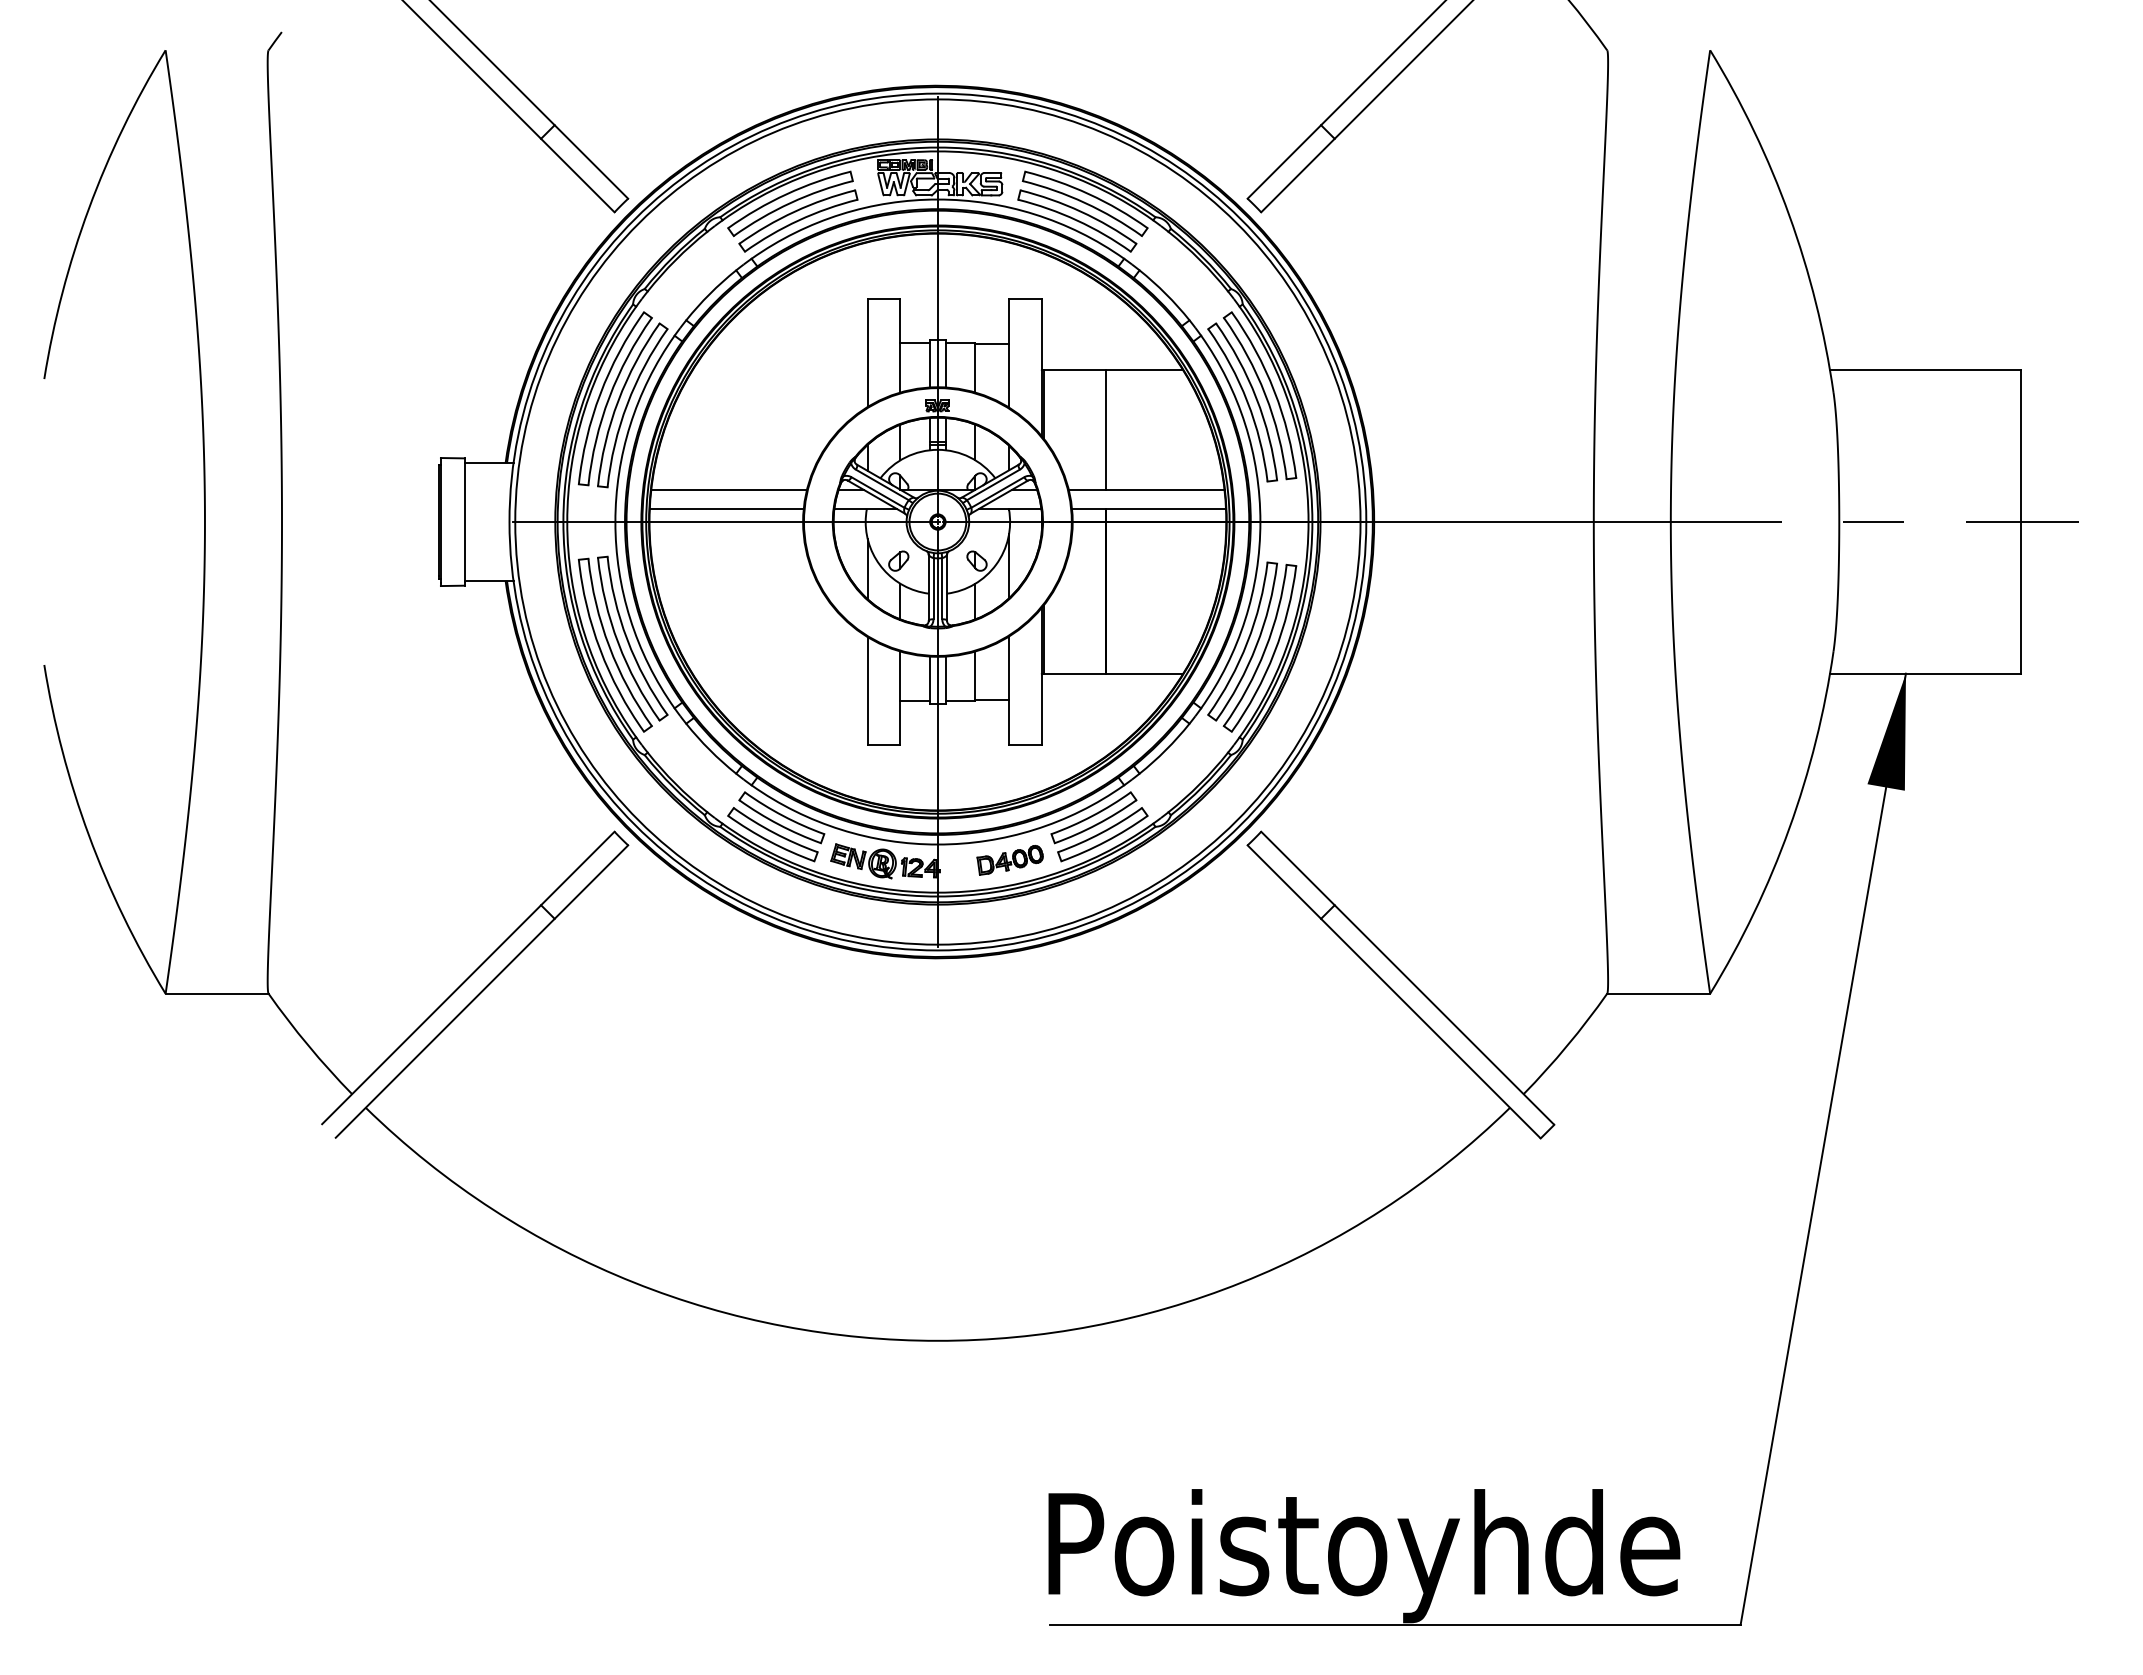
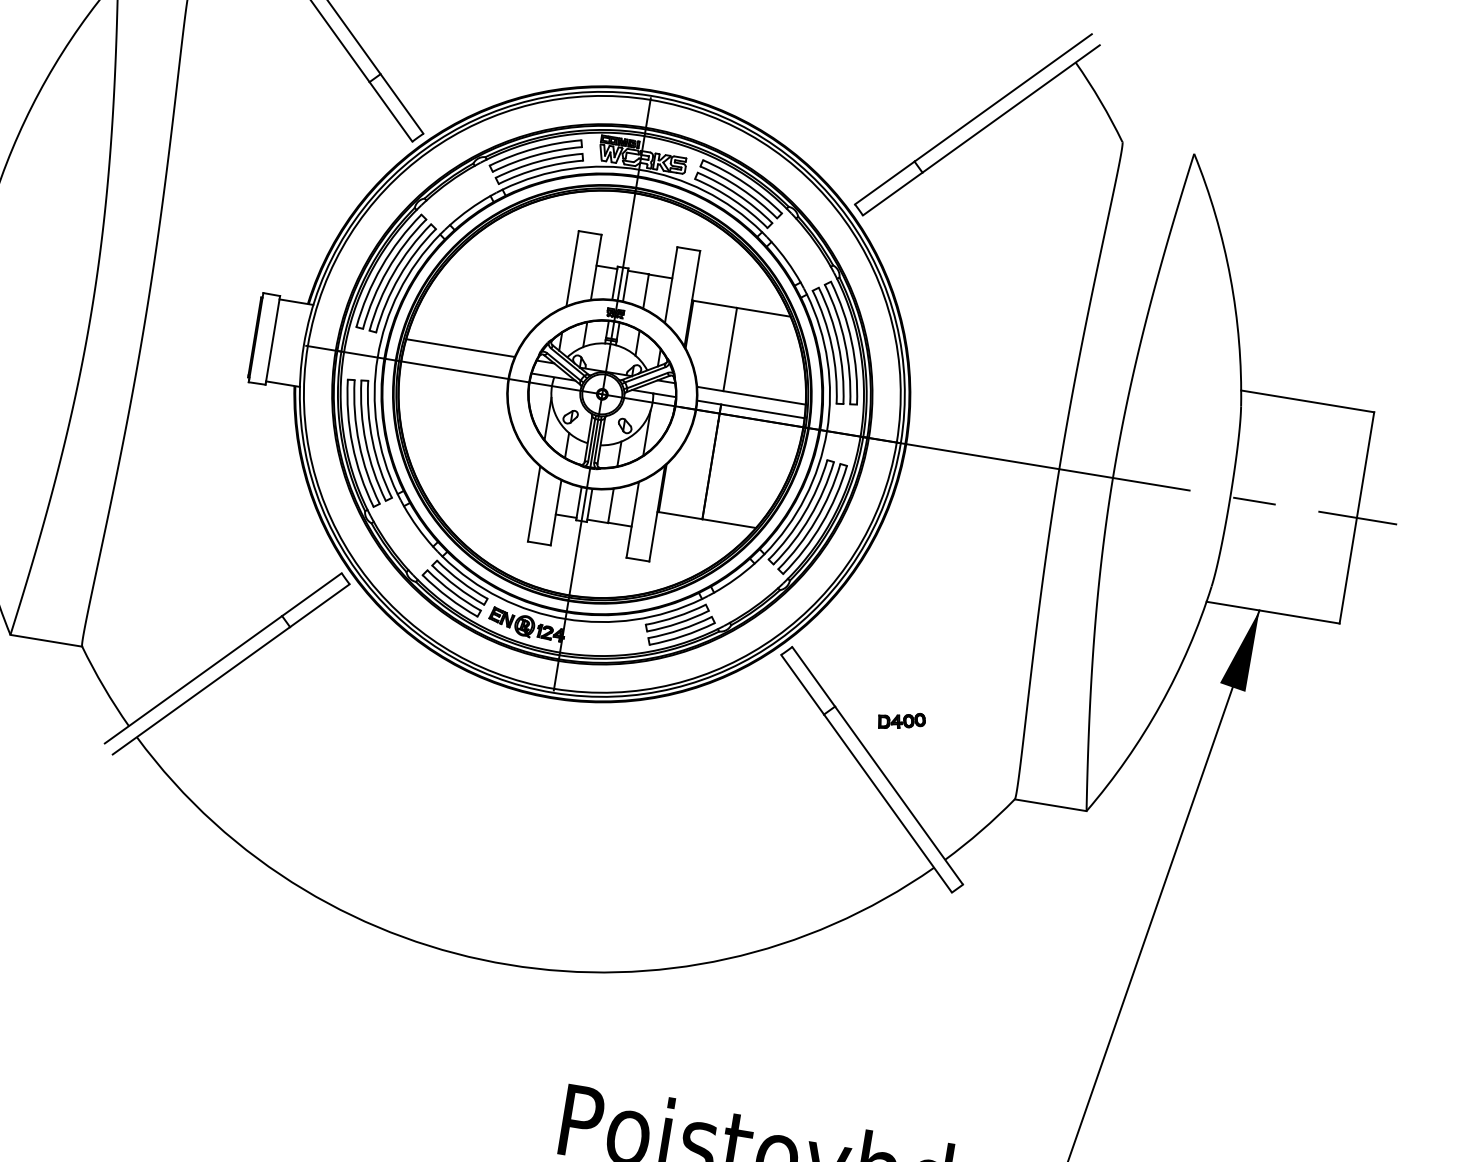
line: (726, 509) -> (456, 361), removed
part: (1009, 860) -> (901, 721), moved

